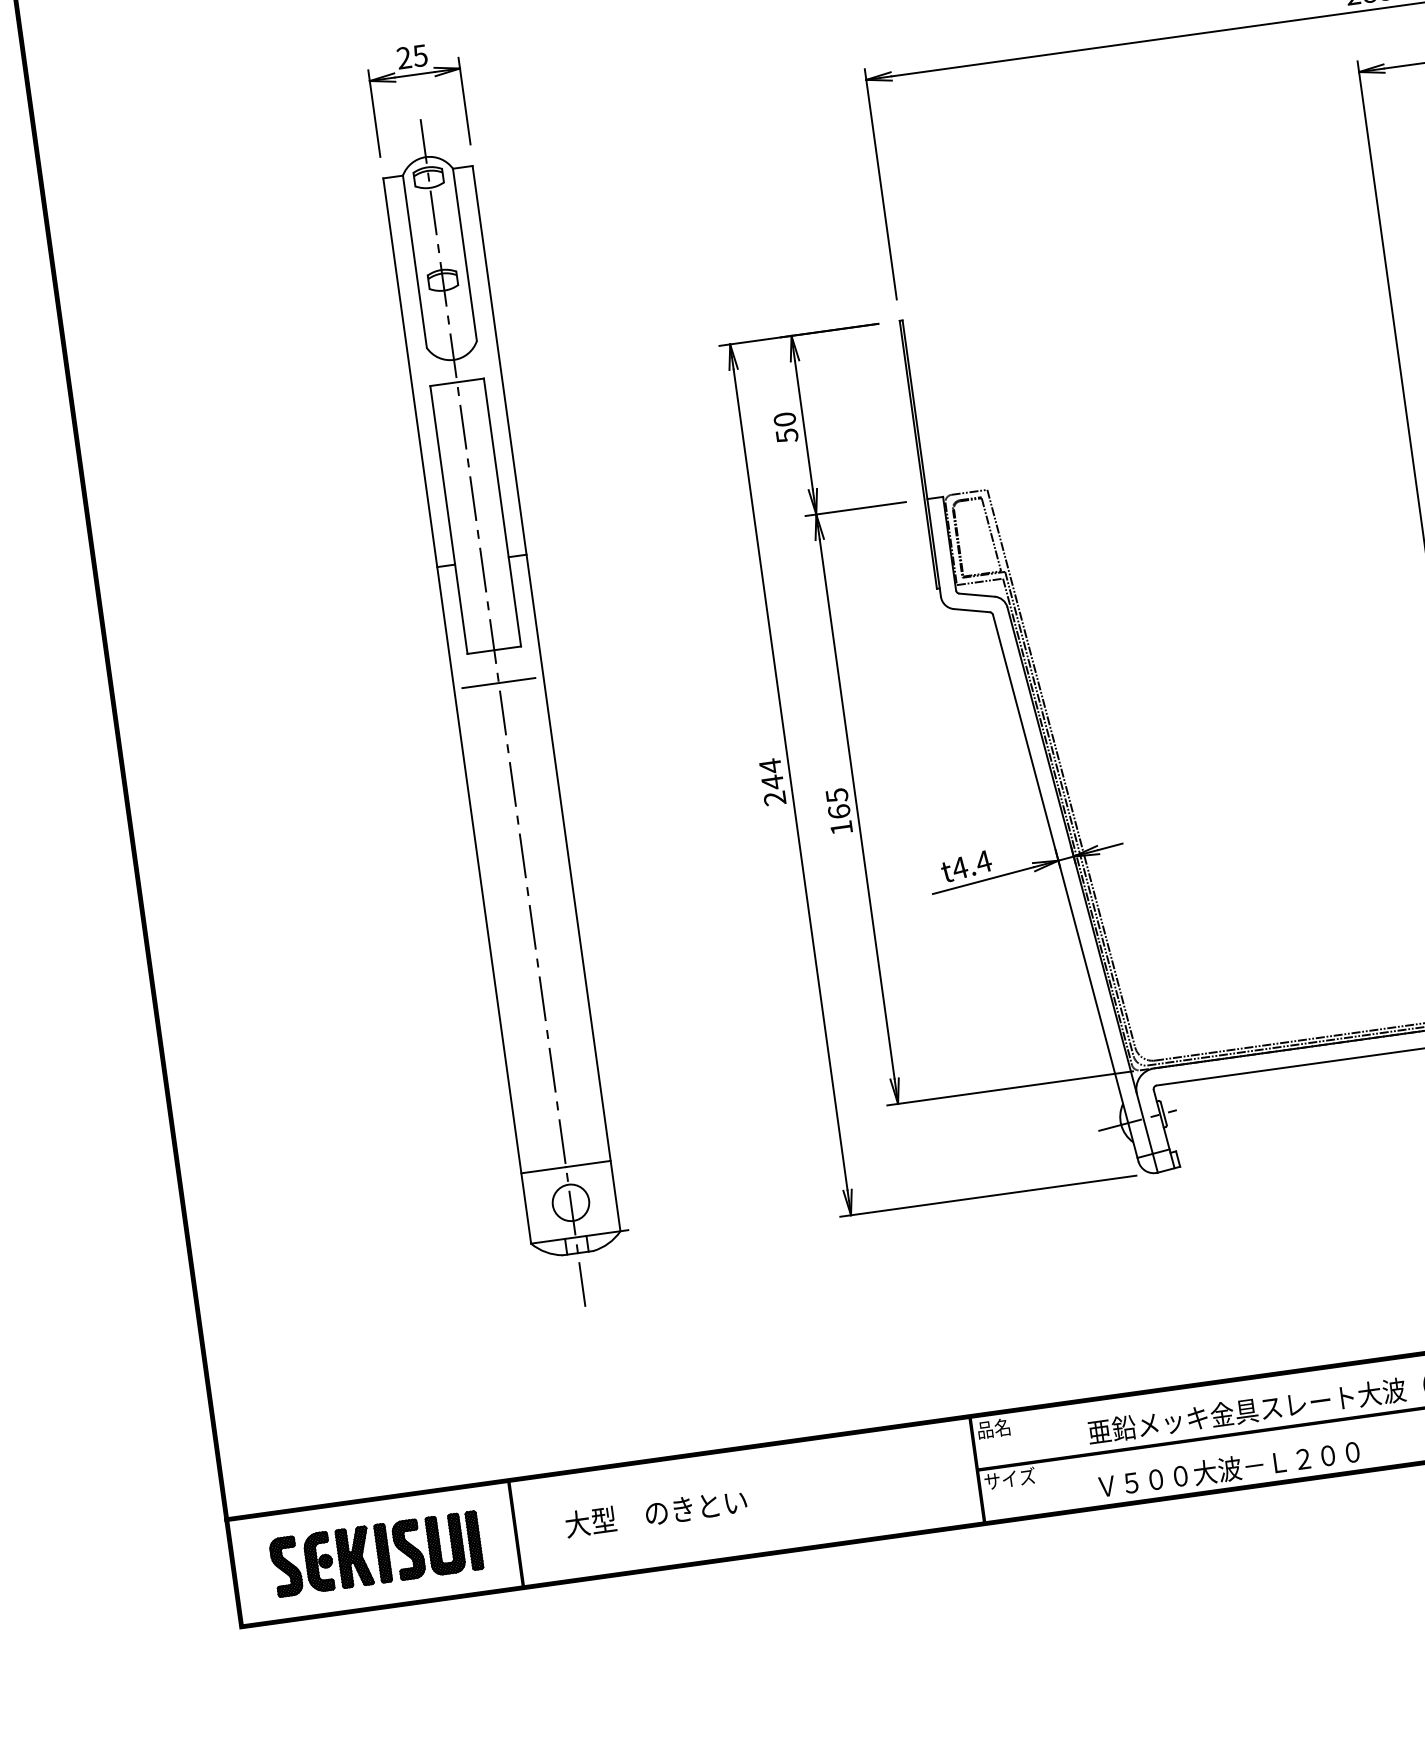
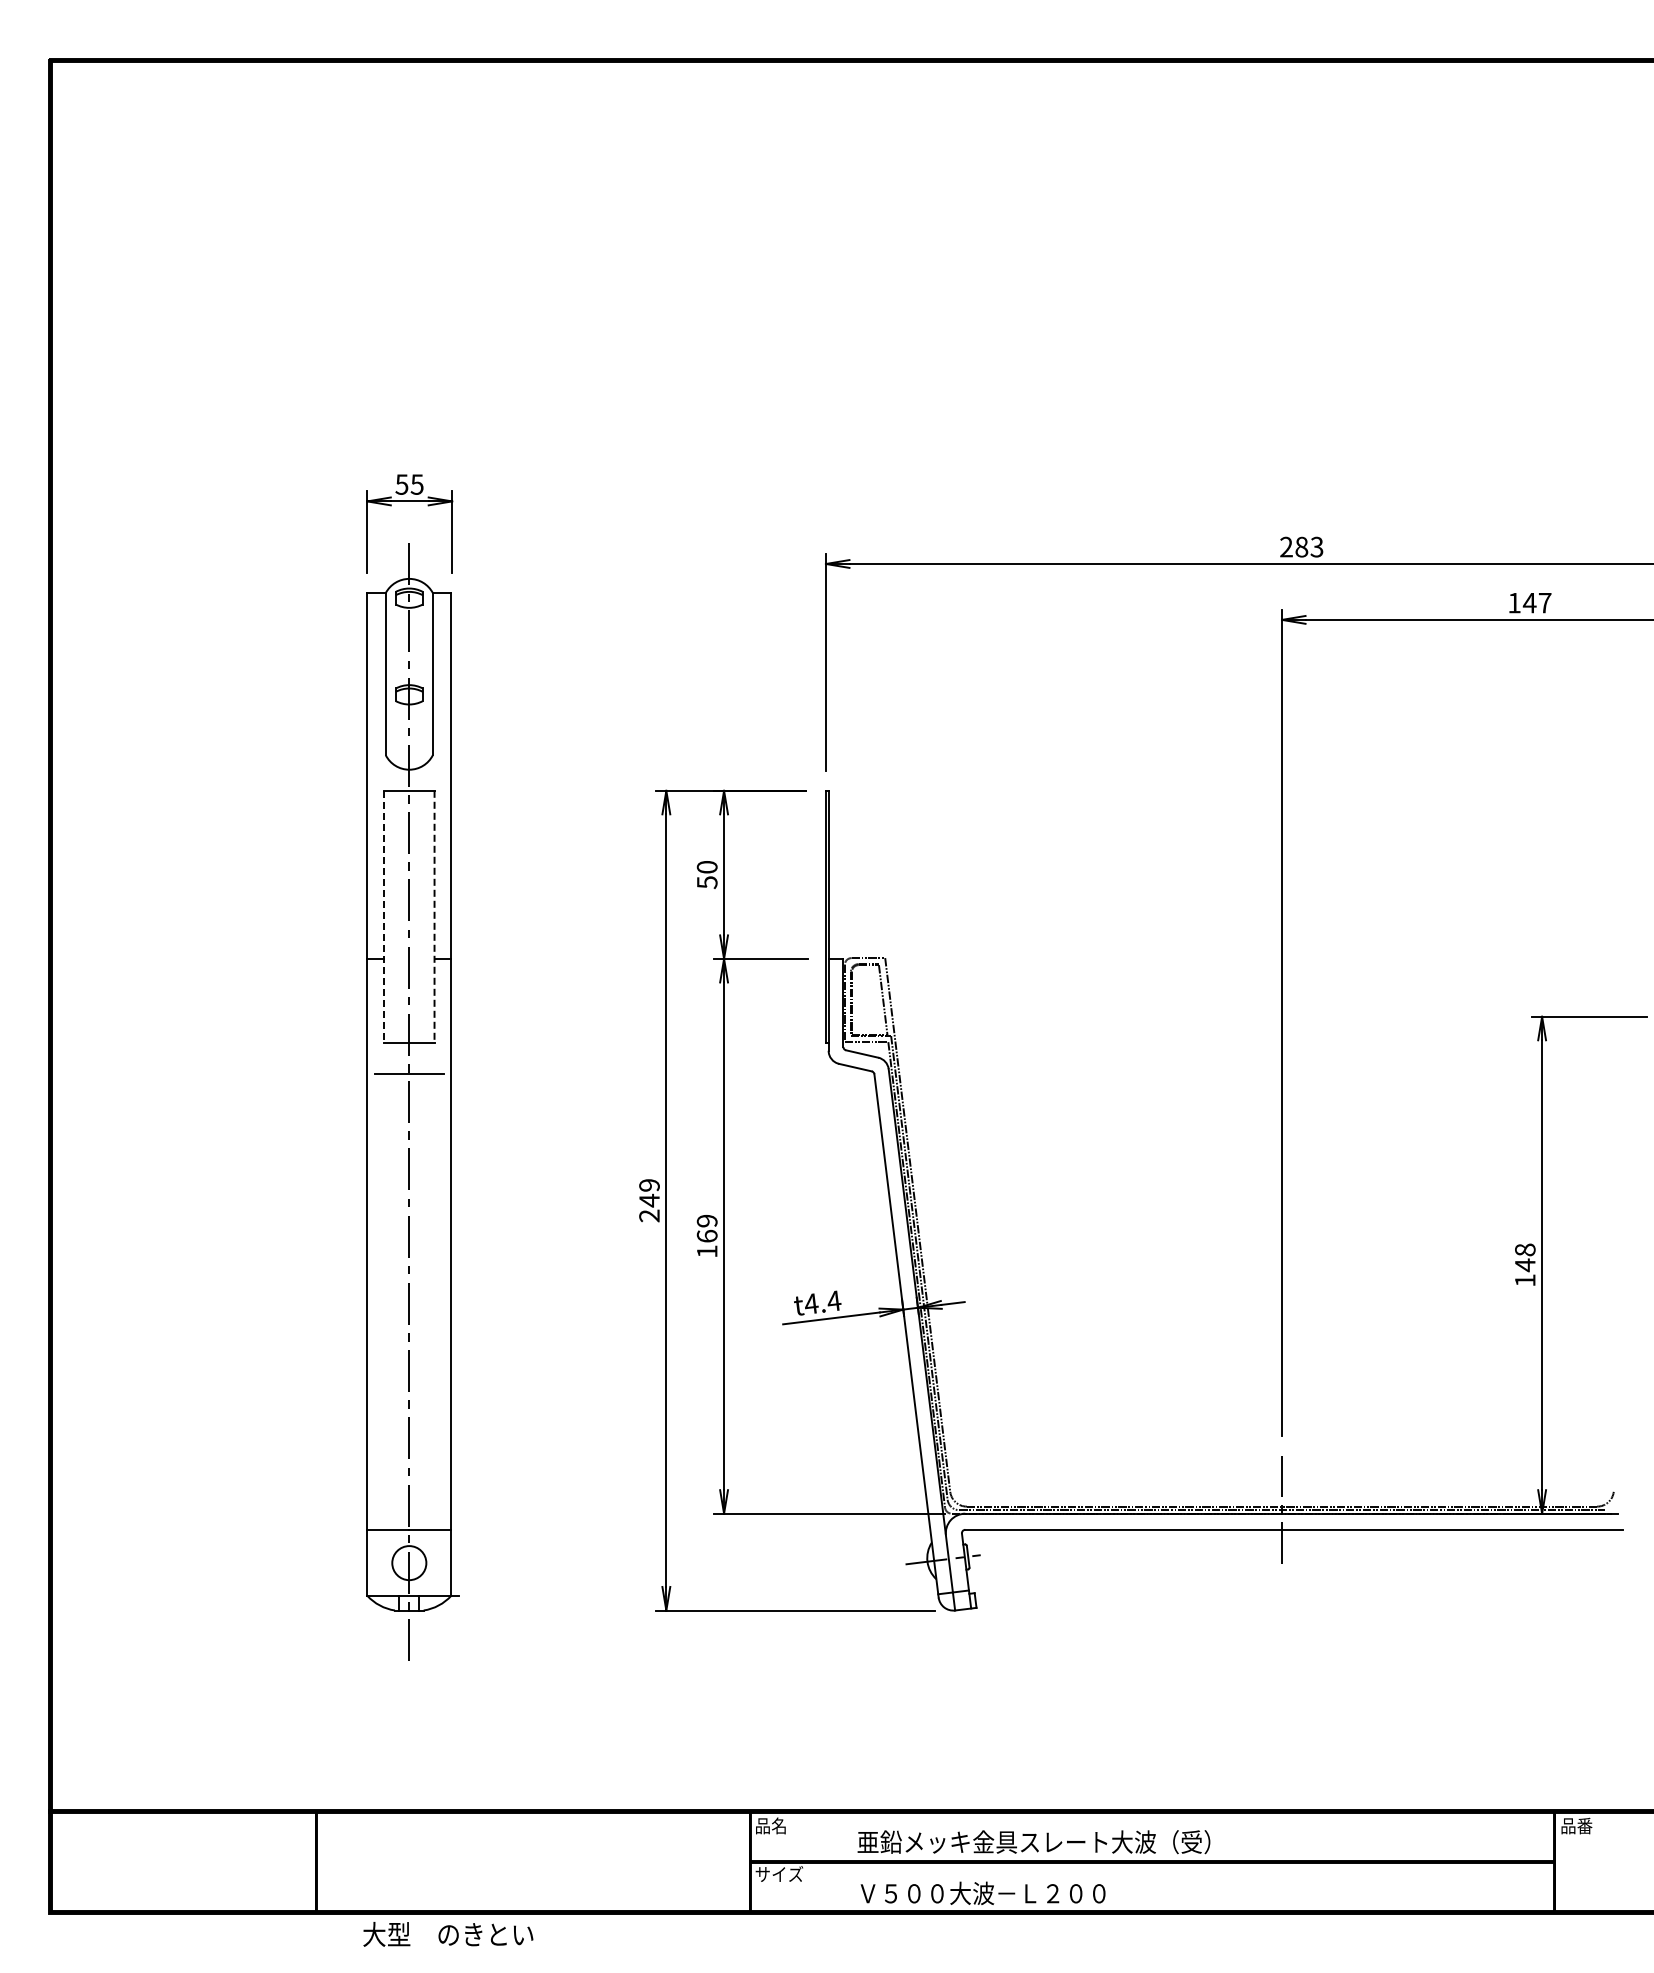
text: (403, 58) -> (401, 484), 25 -> 55
line: (502, 513) -> (434, 917), solid -> dashed
line: (449, 520) -> (384, 917), solid -> dashed
text: (770, 766) -> (649, 1185), 244 -> 249
text: (836, 795) -> (706, 1220), 165 -> 169
text: (656, 1512) -> (448, 1934), moved
part: (376, 1554) -> (184, 1862), removed

